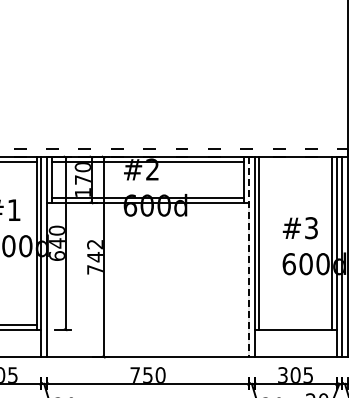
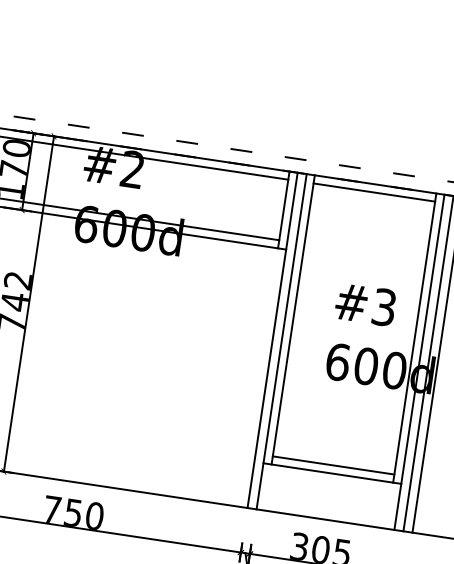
line: (295, 161) -> (374, 191), added
line: (249, 257) -> (273, 341), dashed -> solid
line: (295, 324) -> (333, 464), added

